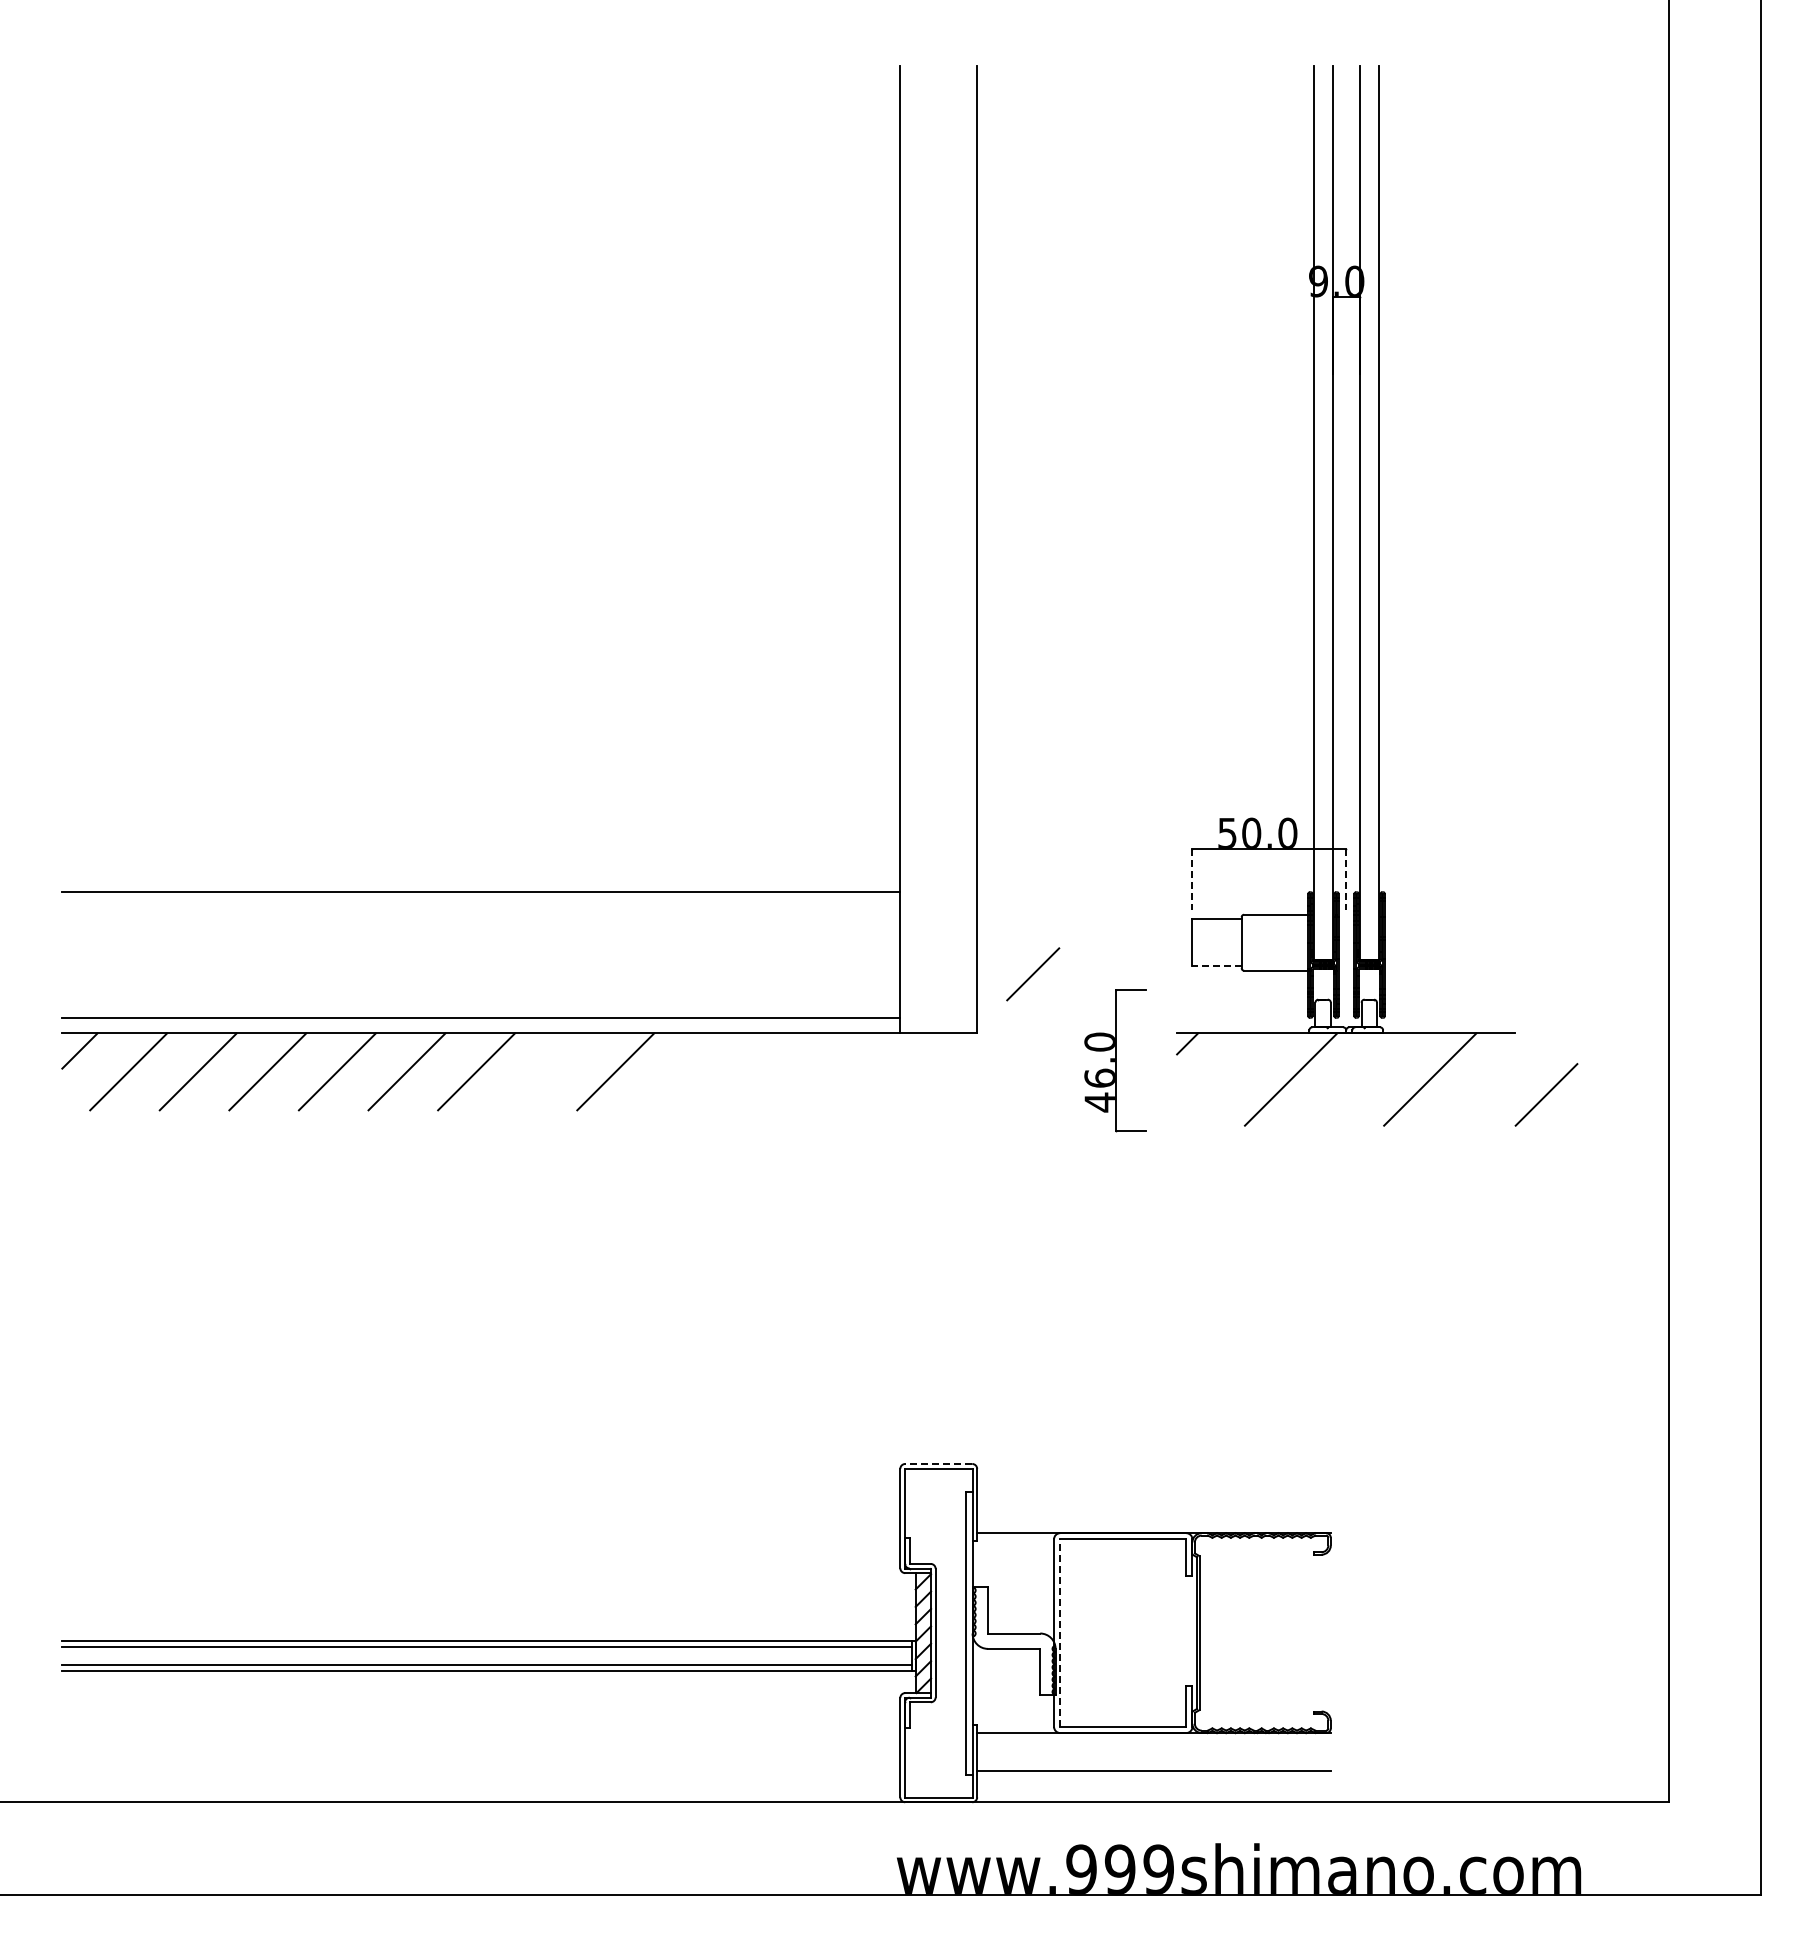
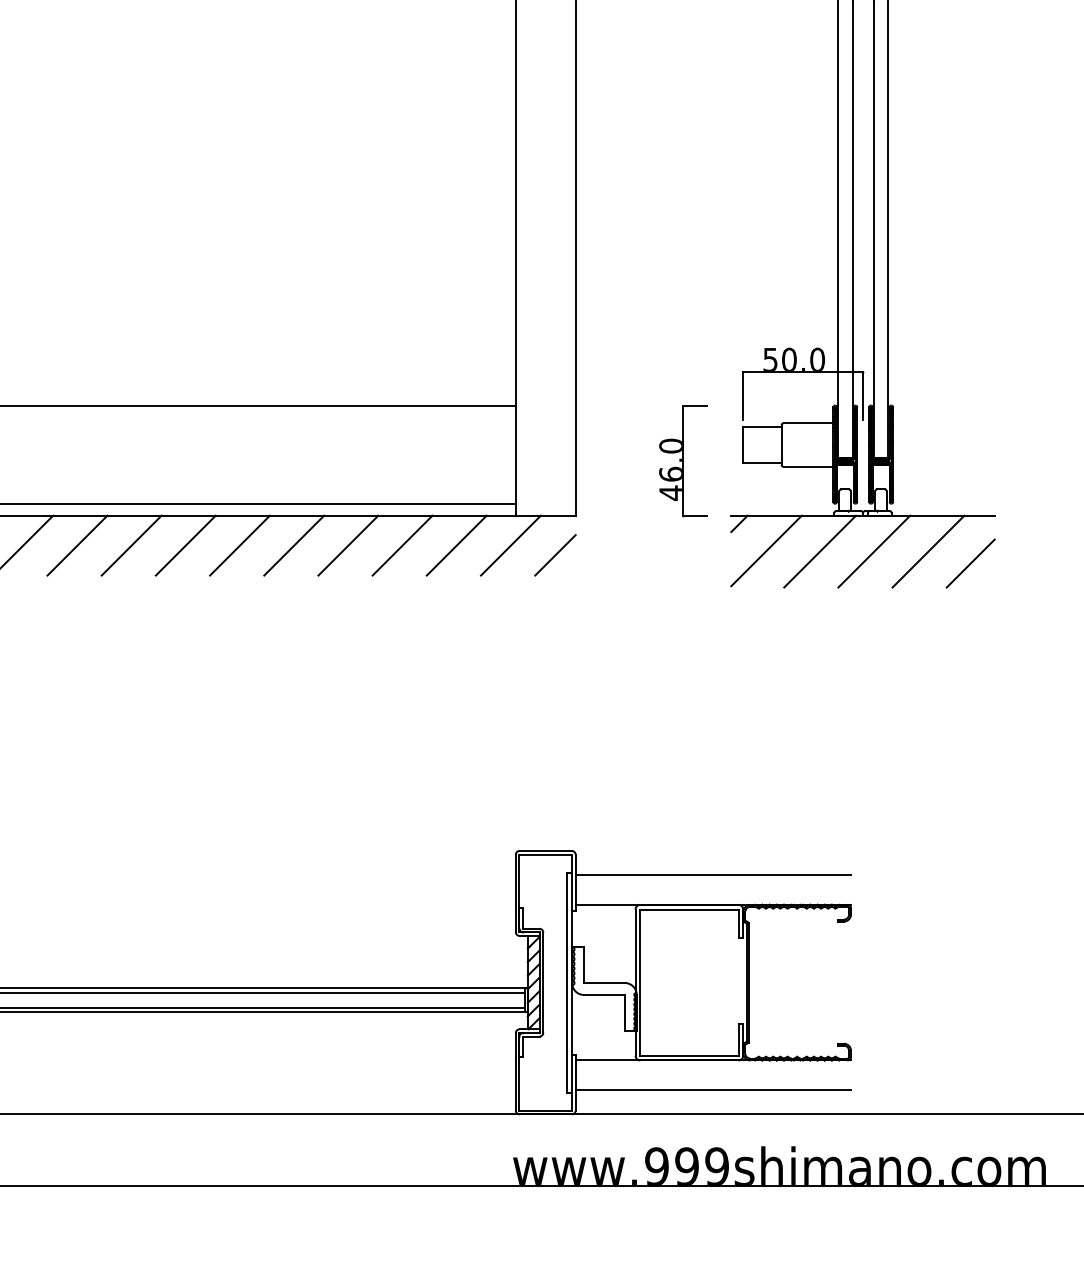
line: (1192, 879) -> (743, 395), dashed -> solid
line: (1346, 879) -> (863, 395), dashed -> solid
line: (1217, 966) -> (762, 463), dashed -> solid
line: (1033, 974) -> (555, 555), moved
part: (1115, 1060) -> (683, 460), moved
line: (545, 1071) -> (239, 545), added
line: (684, 1071) -> (347, 545), added
line: (754, 1071) -> (402, 545), added
line: (824, 1071) -> (456, 545), added
line: (893, 1071) -> (510, 545), added
line: (1222, 1078) -> (766, 550), added
line: (1360, 1079) -> (874, 551), added
line: (1546, 1094) -> (970, 563), moved
line: (938, 1463) -> (545, 850), dashed -> solid
line: (1153, 1494) -> (712, 874), added
line: (1060, 1633) -> (640, 982), dashed -> solid

